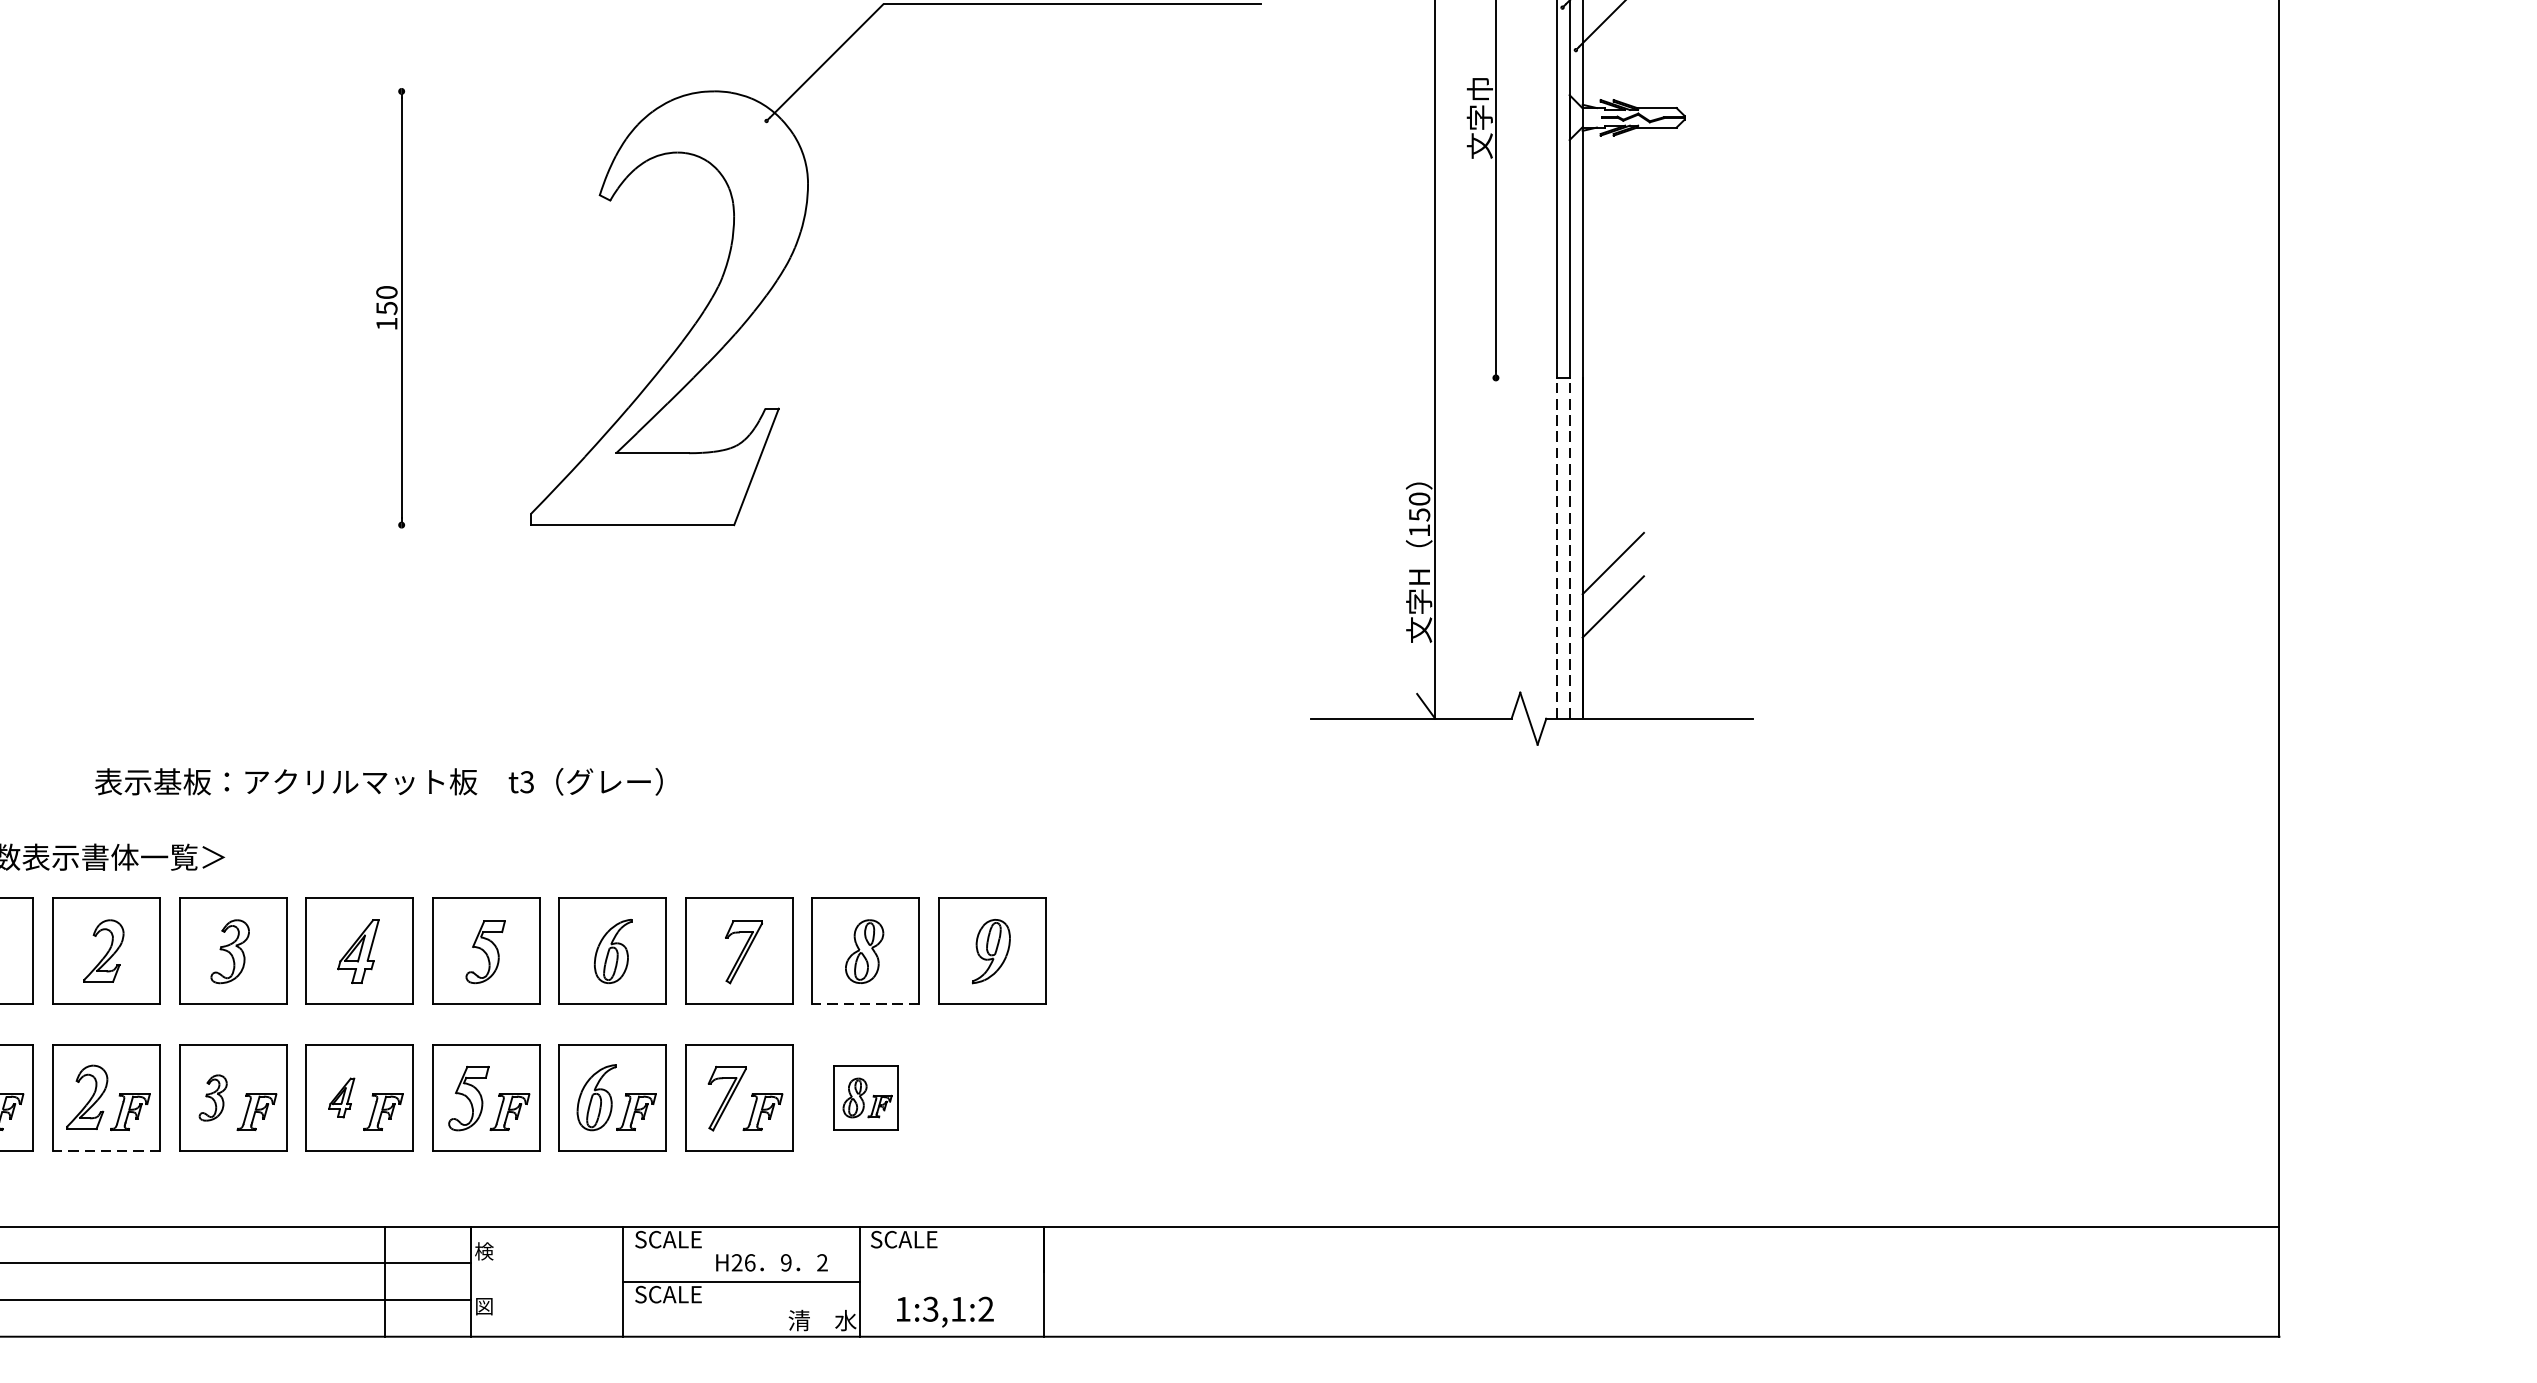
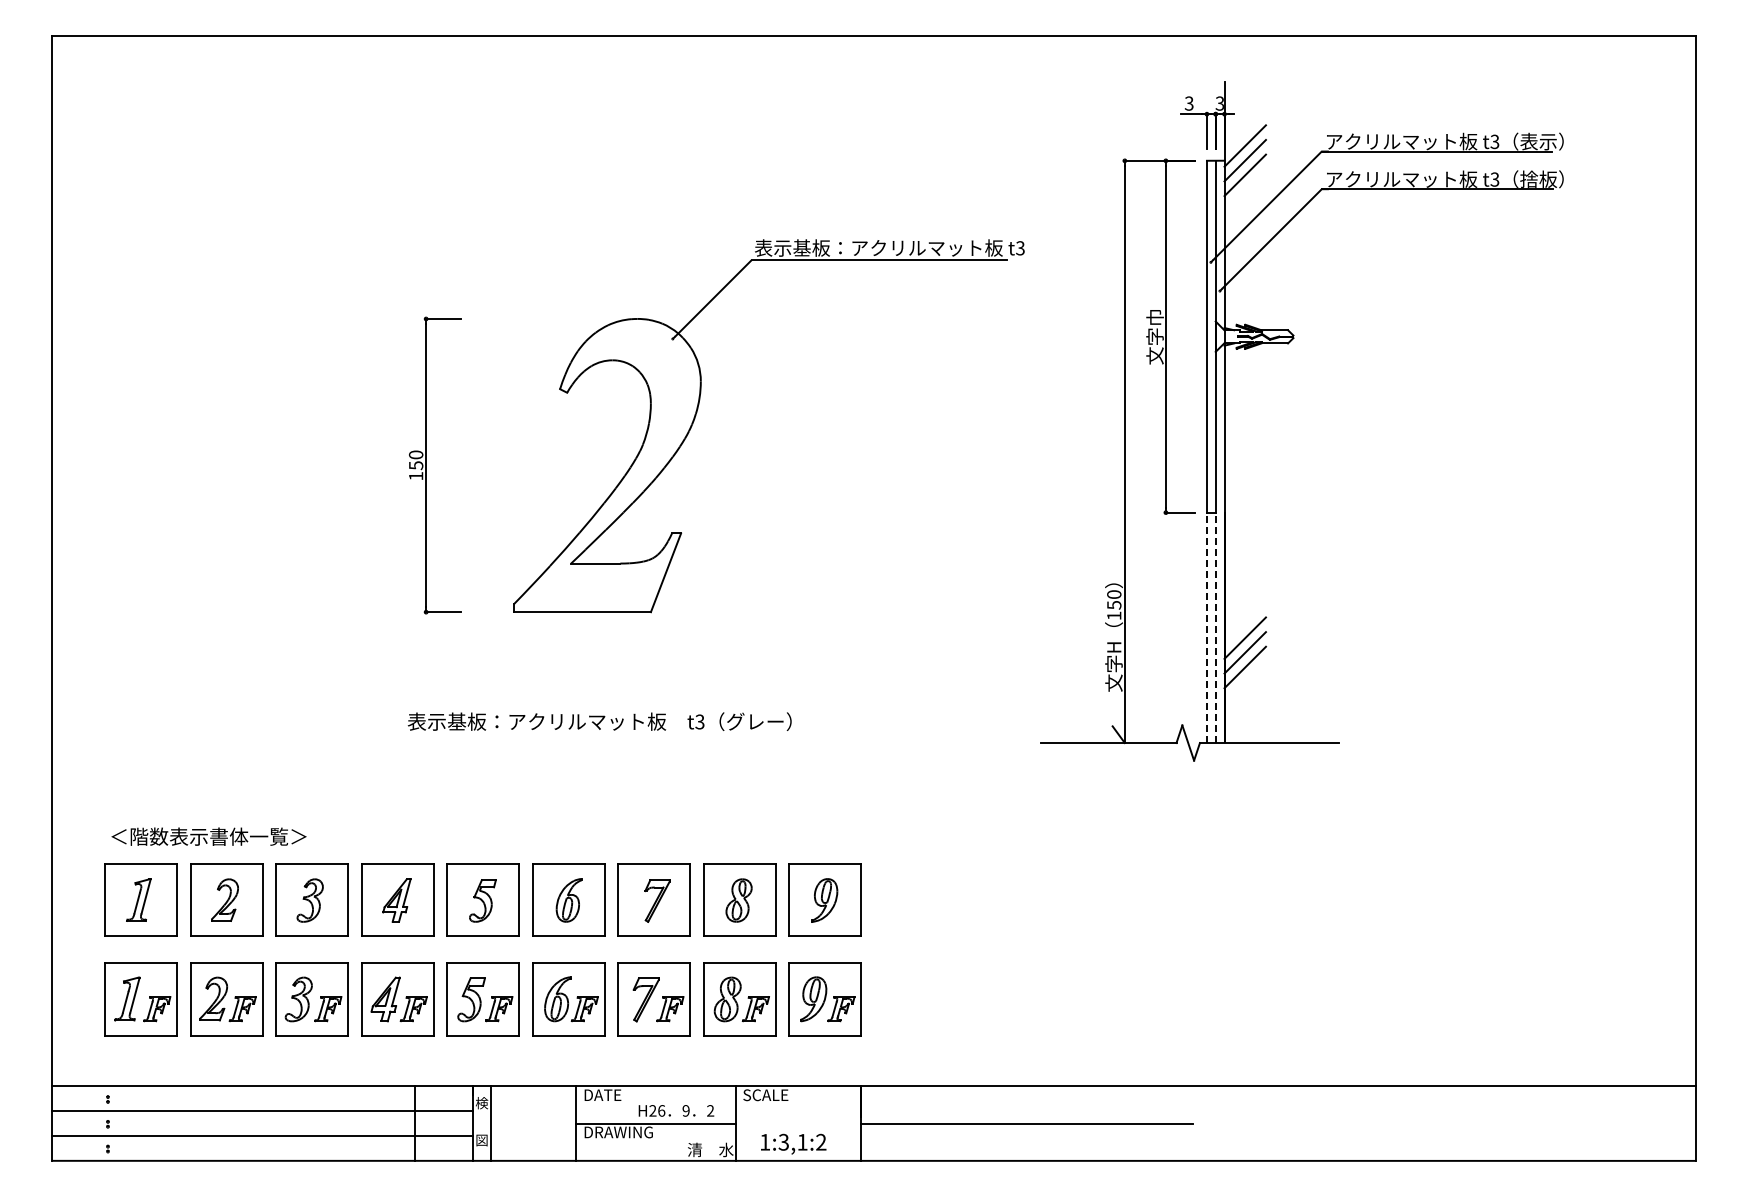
line: (427, 90) -> (443, 318), added
line: (1517, 377) -> (1180, 512), added
line: (427, 525) -> (443, 612), added
line: (1612, 584) -> (1244, 652), added
text: (378, 781) -> (599, 721), moved
line: (865, 1004) -> (739, 936), dashed -> solid
part: (212, 1098) -> (298, 999), size x1.43
part: (341, 1098) -> (385, 999), size x1.67
part: (865, 1098) -> (739, 999), size x1.67
part: (990, 1098) -> (824, 999), added
line: (106, 1151) -> (226, 1035), dashed -> solid
text: (668, 1240) -> (606, 1095), SCALE -> DATE
line: (496, 1281) -> (490, 1123), added
line: (1289, 1281) -> (1026, 1123), added
text: (686, 1294) -> (618, 1132), SCALE -> DRAWING

